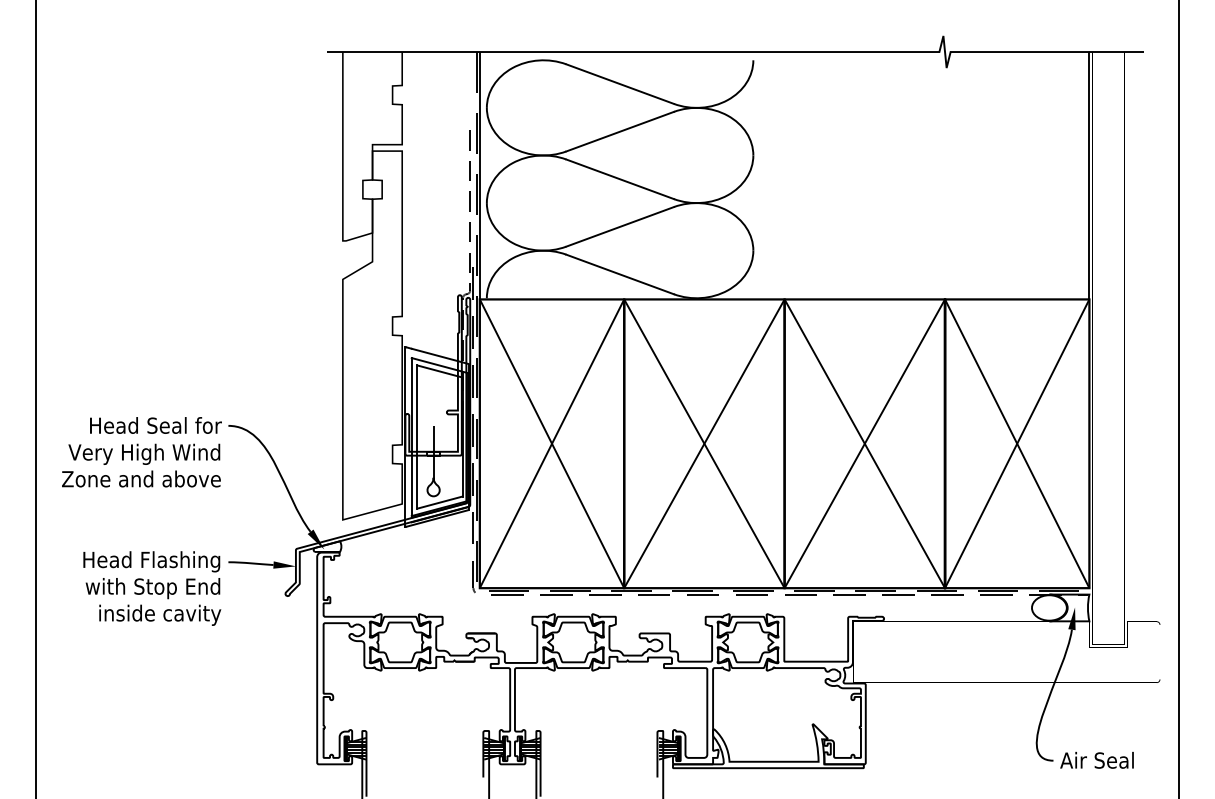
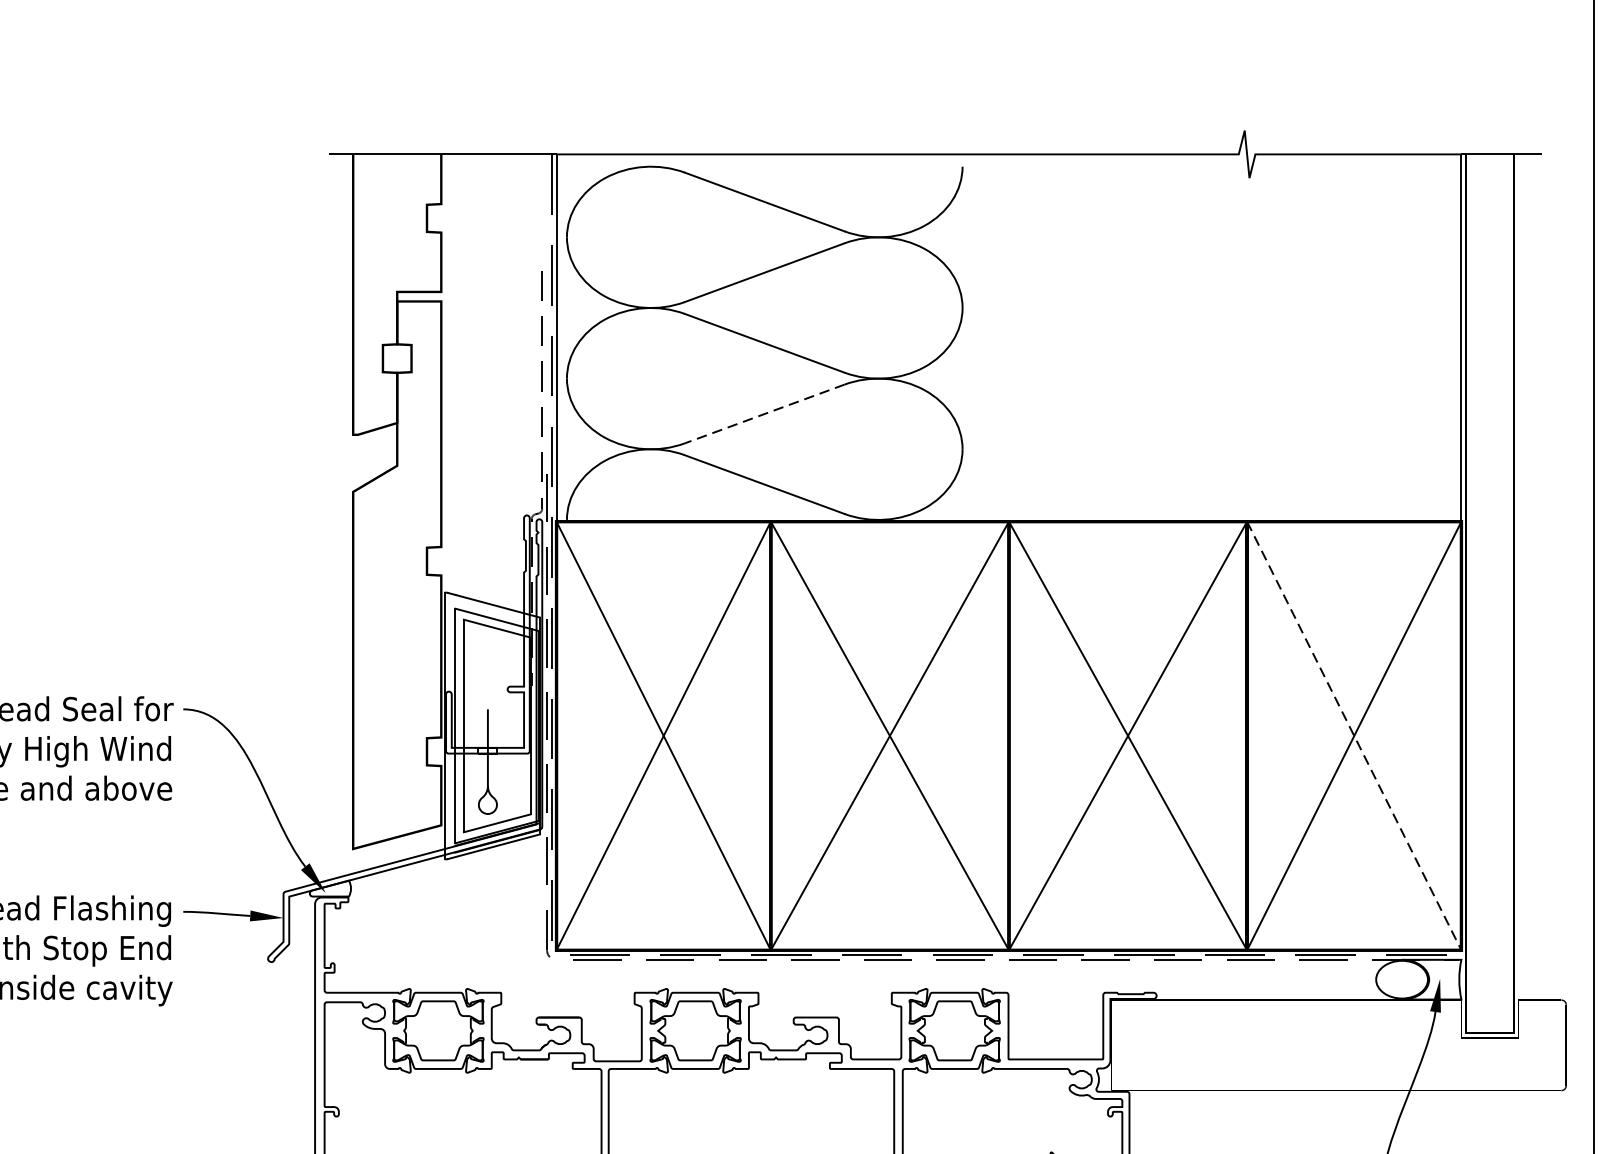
line: (619, 227) -> (763, 414), solid -> dashed
line: (1017, 444) -> (1354, 737), solid -> dashed

